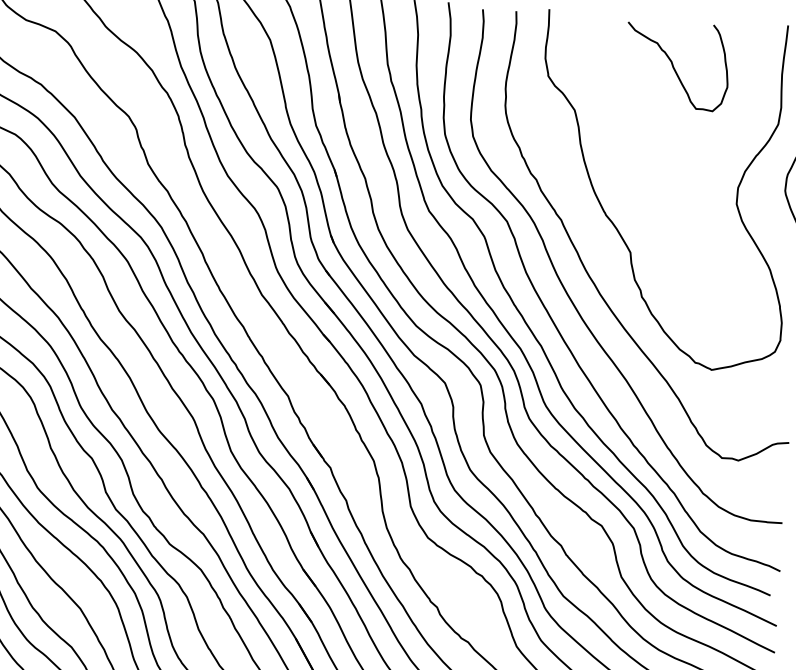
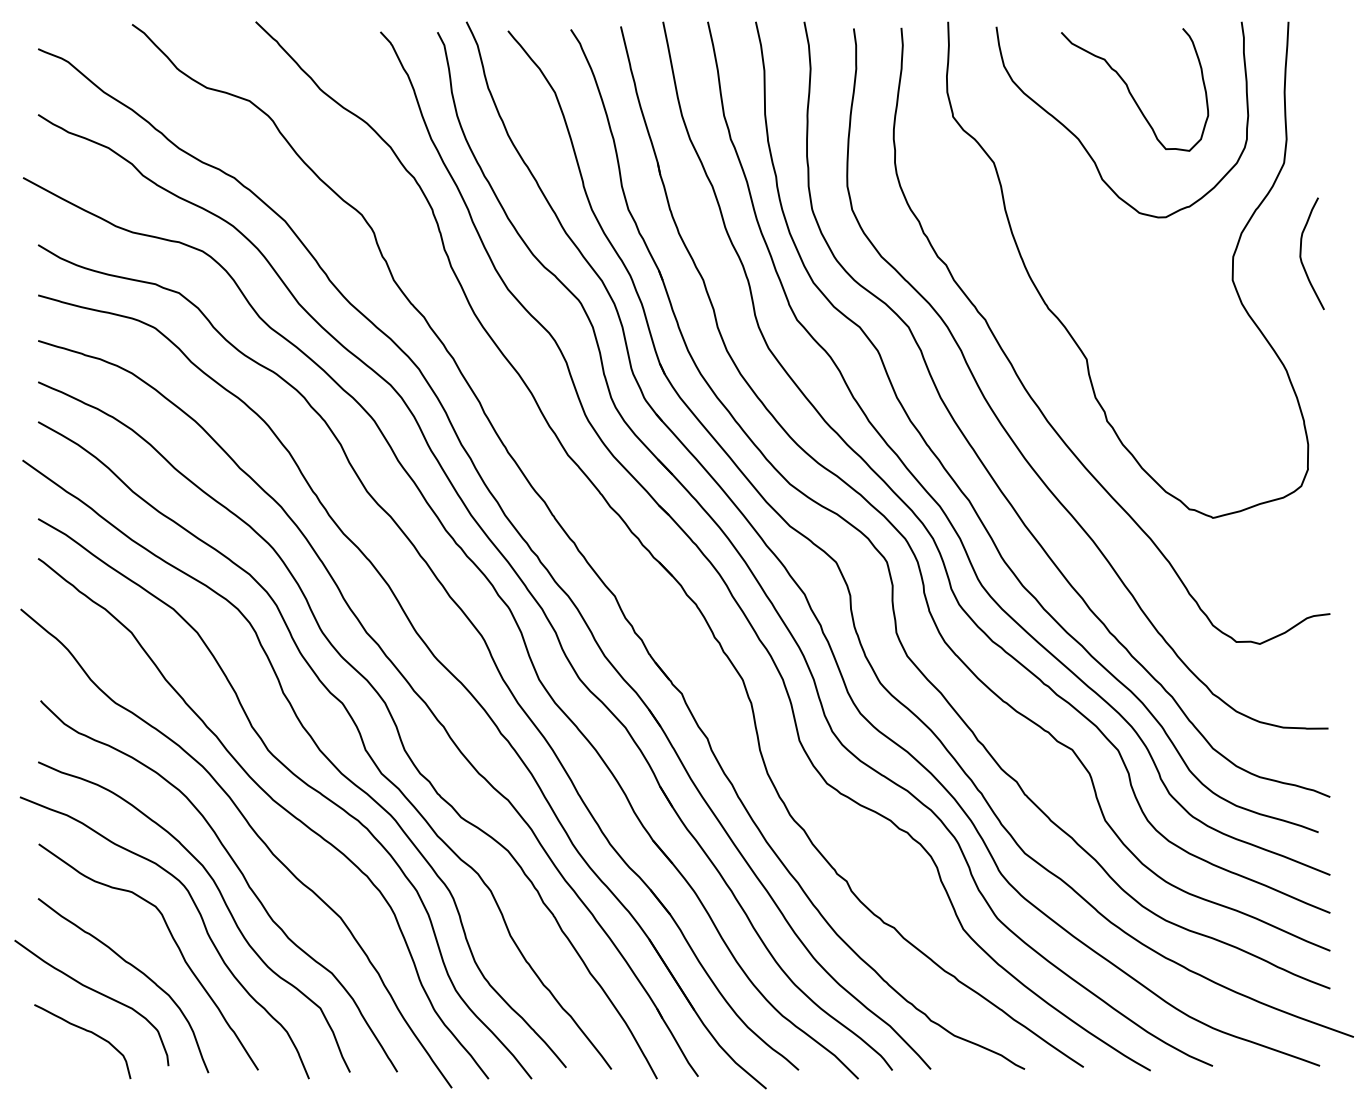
curve: (640, 104) -> (1086, 148), added

